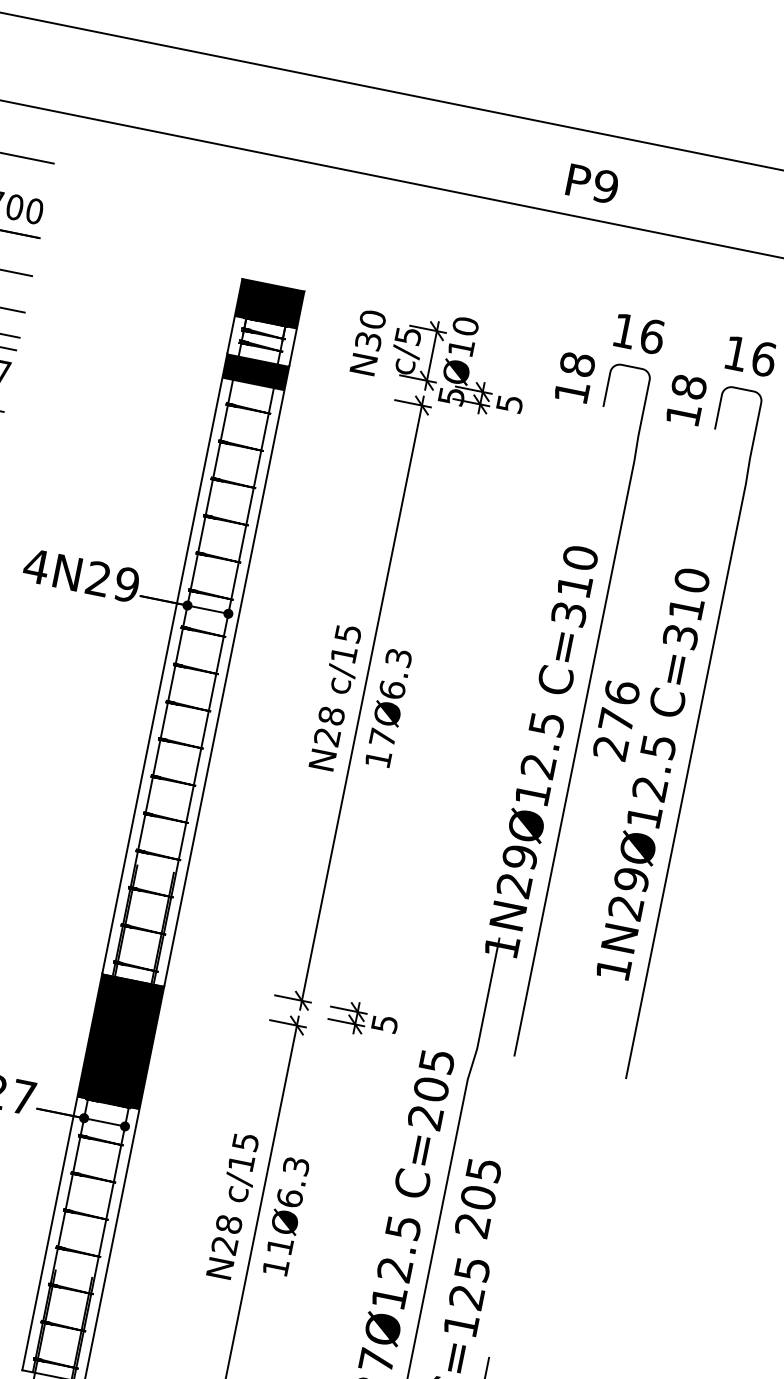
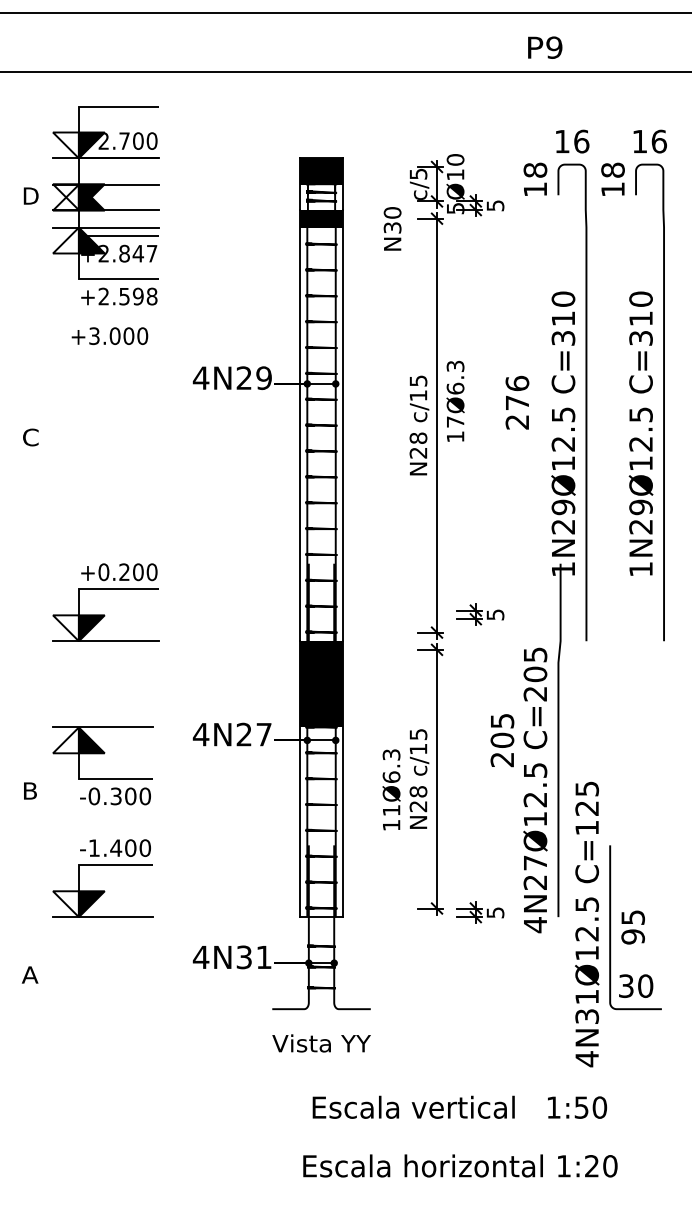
text: (593, 183) -> (545, 47), moved
text: (368, 341) -> (392, 228), moved
text: (388, 706) -> (455, 400), moved
text: (616, 719) -> (517, 402), moved
part: (363, 1018) -> (480, 614), moved
text: (478, 1197) -> (502, 740), moved
text: (286, 1215) -> (391, 789), moved

